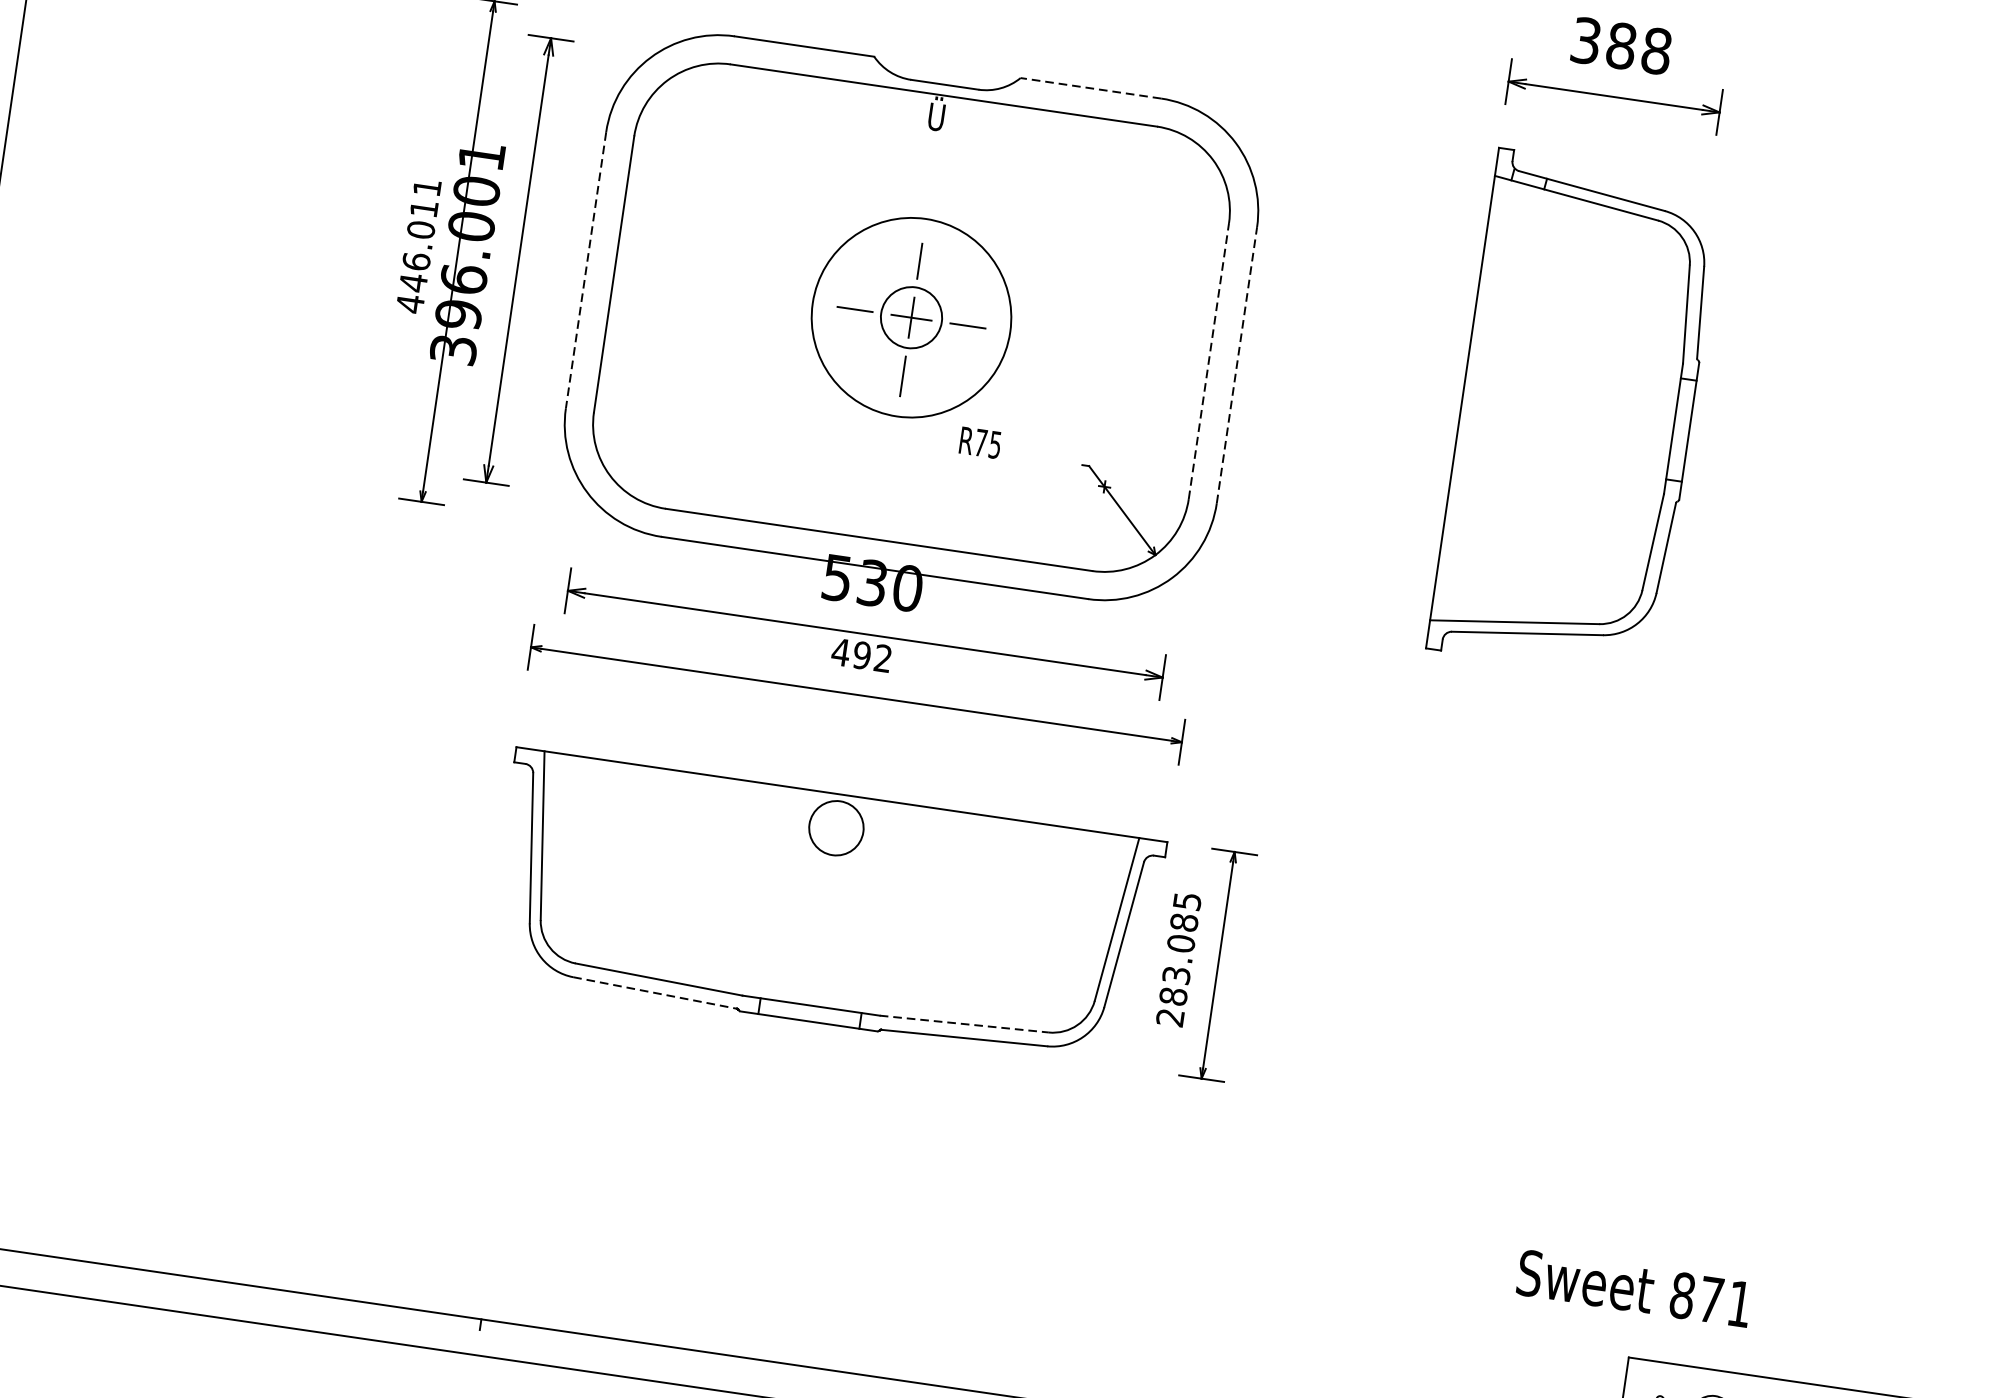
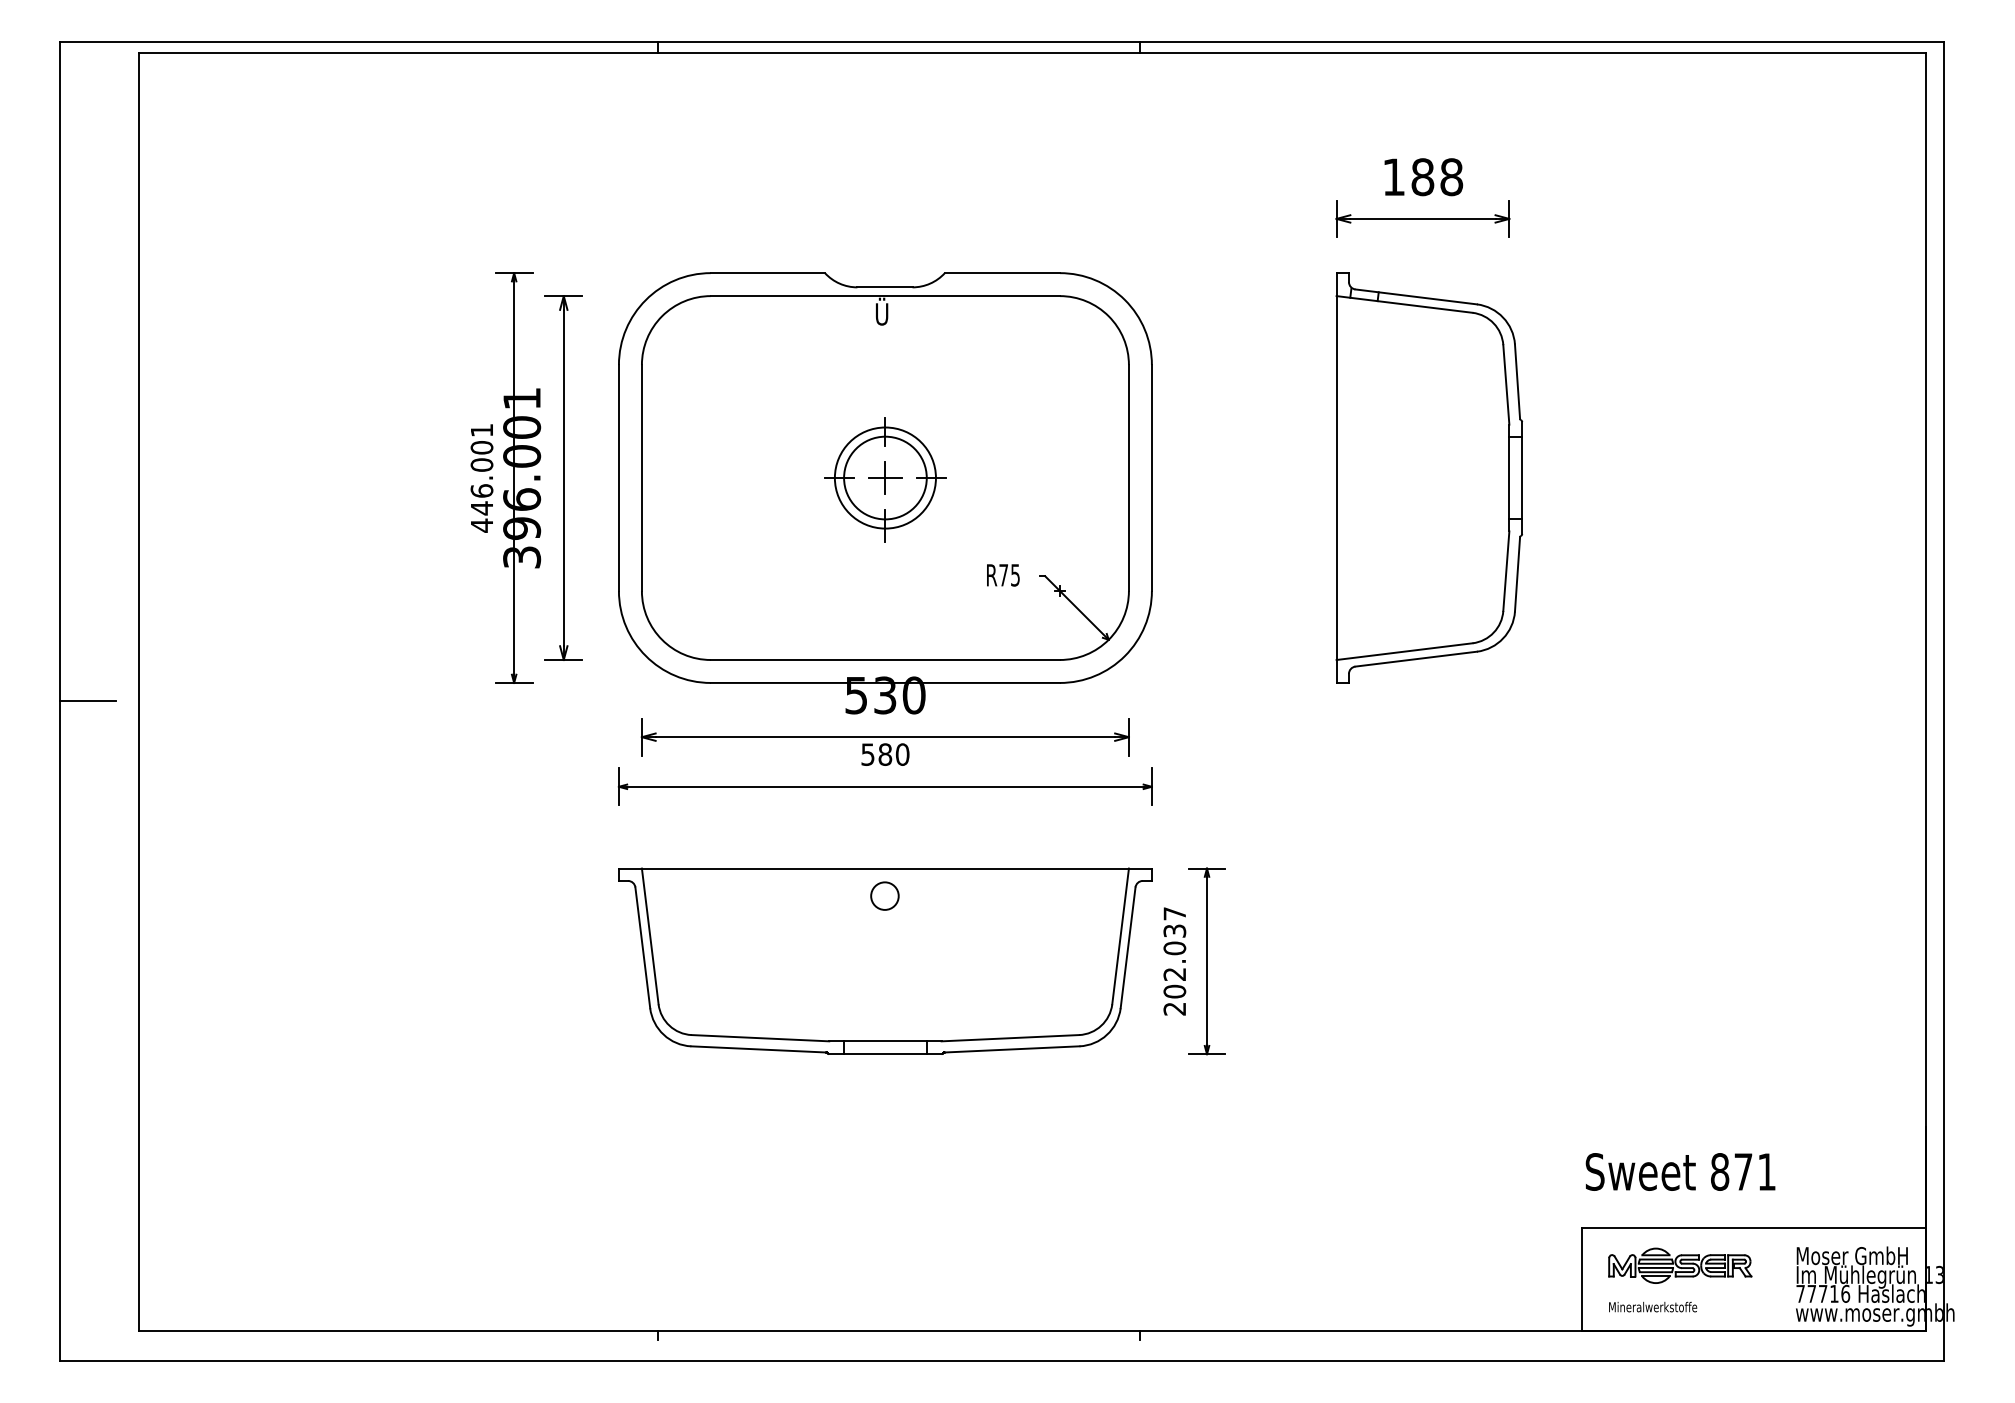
text: (1585, 41) -> (1393, 177), 388 -> 188
line: (1090, 88) -> (1002, 273), dashed -> solid
text: (423, 208) -> (481, 447), 446.011 -> 446.001
line: (585, 270) -> (618, 478), dashed -> solid
circle: (910, 316) -> (884, 477), size x0.62
circle: (911, 317) -> (885, 477), size x1.67
line: (1208, 360) -> (1128, 477), dashed -> solid
line: (1236, 364) -> (1151, 477), dashed -> solid
text: (980, 443) -> (1003, 575), moved
text: (861, 655) -> (884, 754), 492 -> 580
circle: (836, 827) -> (884, 895), size x0.62
text: (1180, 948) -> (1174, 952), 283.085 -> 202.037
line: (654, 993) -> (758, 1049), dashed -> solid
line: (964, 1024) -> (1010, 1038), dashed -> solid
text: (1634, 1288) -> (1680, 1171), moved

